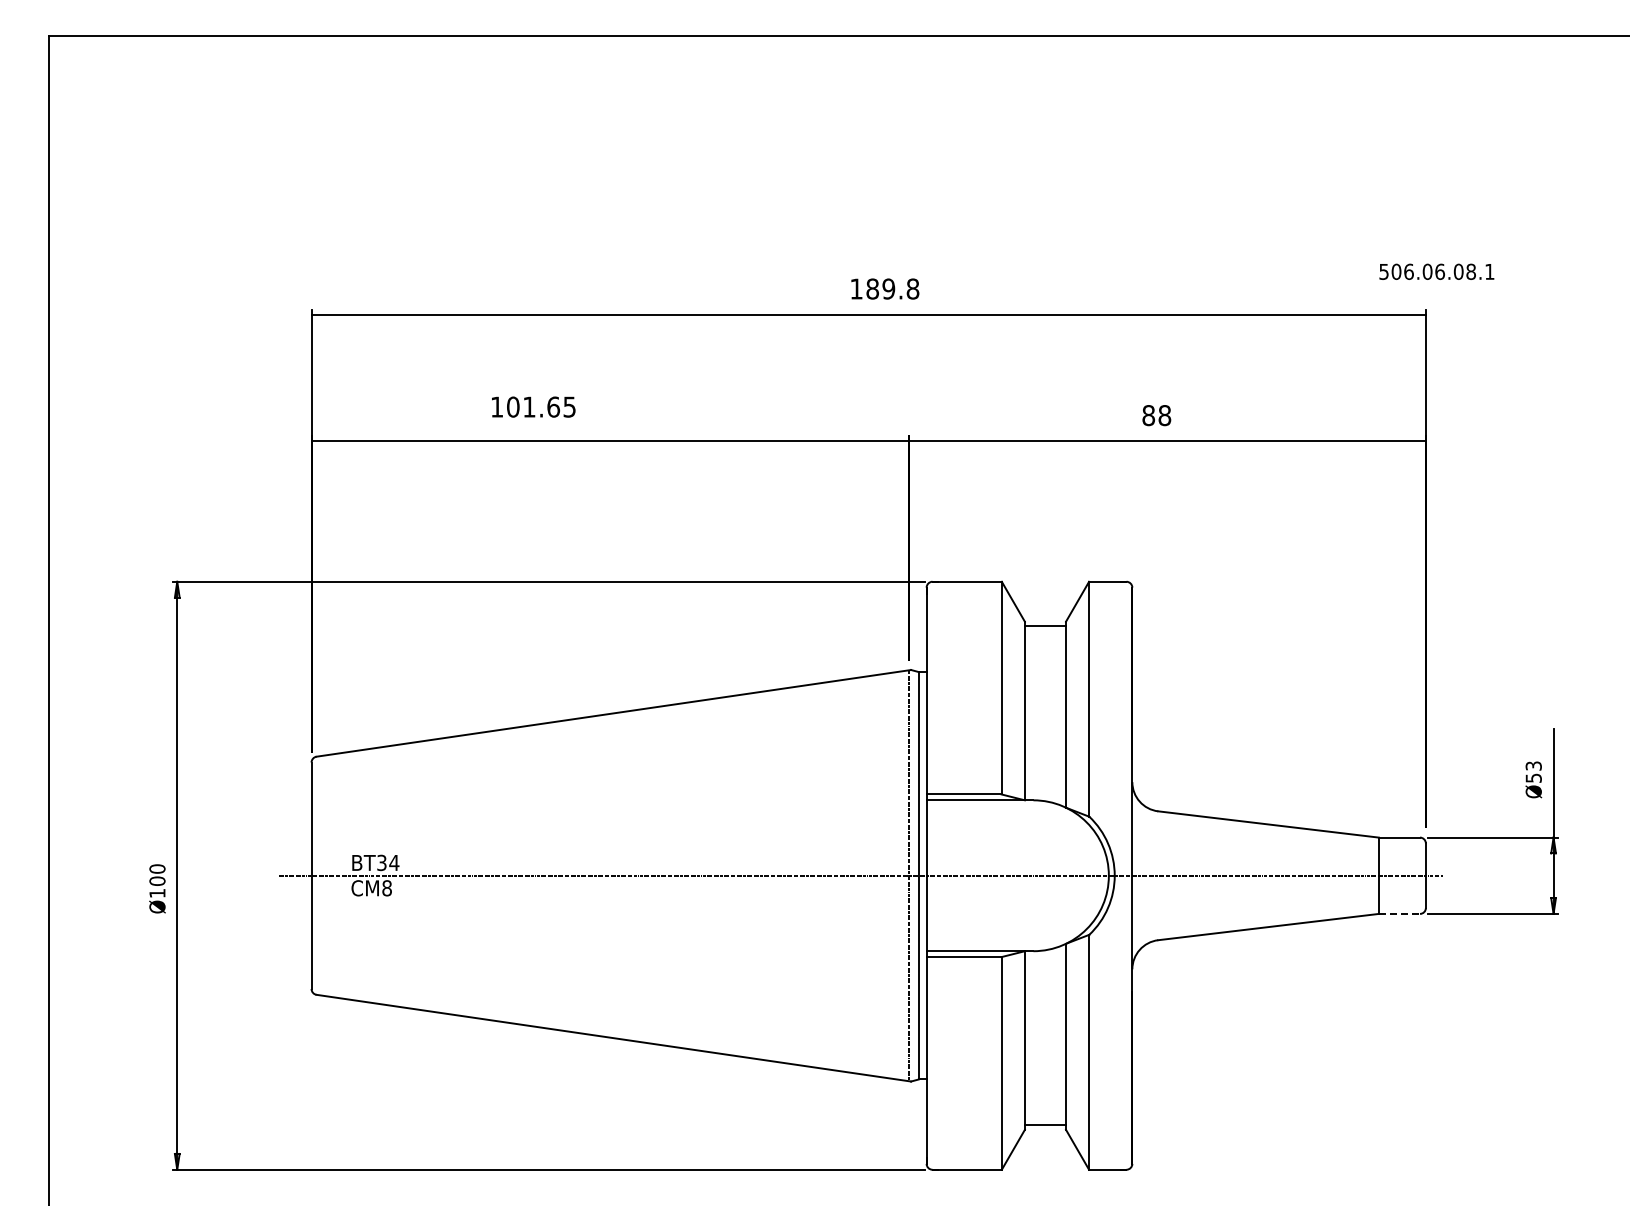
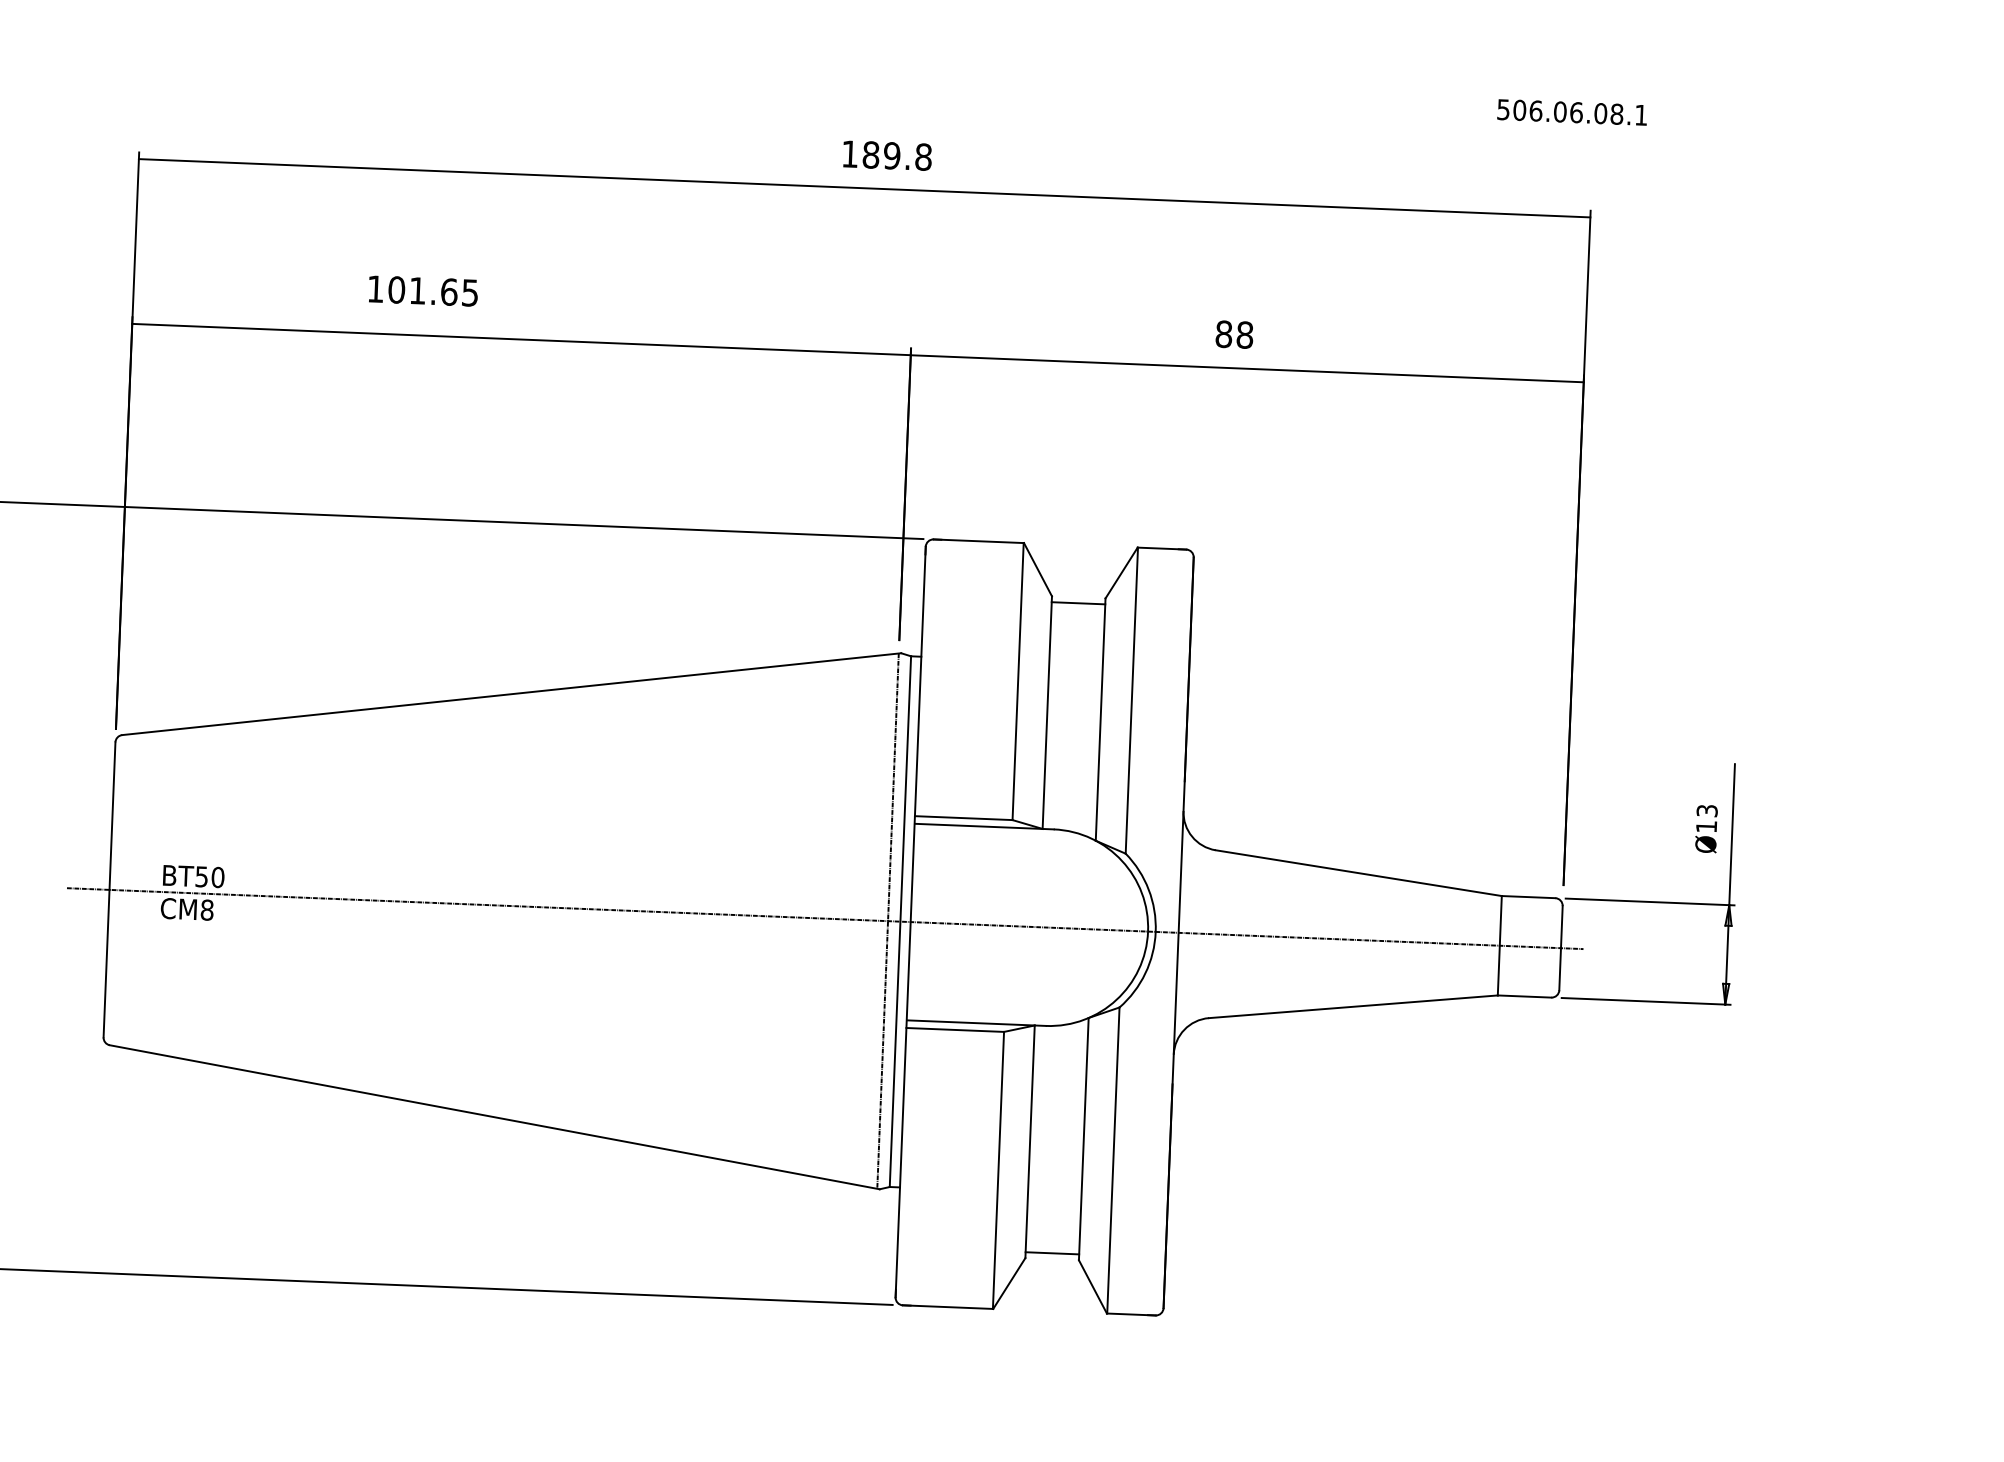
text: (1436, 271) -> (1571, 112), moved
text: (1533, 777) -> (1706, 825), Ø53 -> Ø13
text: (388, 862) -> (210, 876), BT34 -> BT50
line: (1399, 913) -> (1524, 995), dashed -> solid

